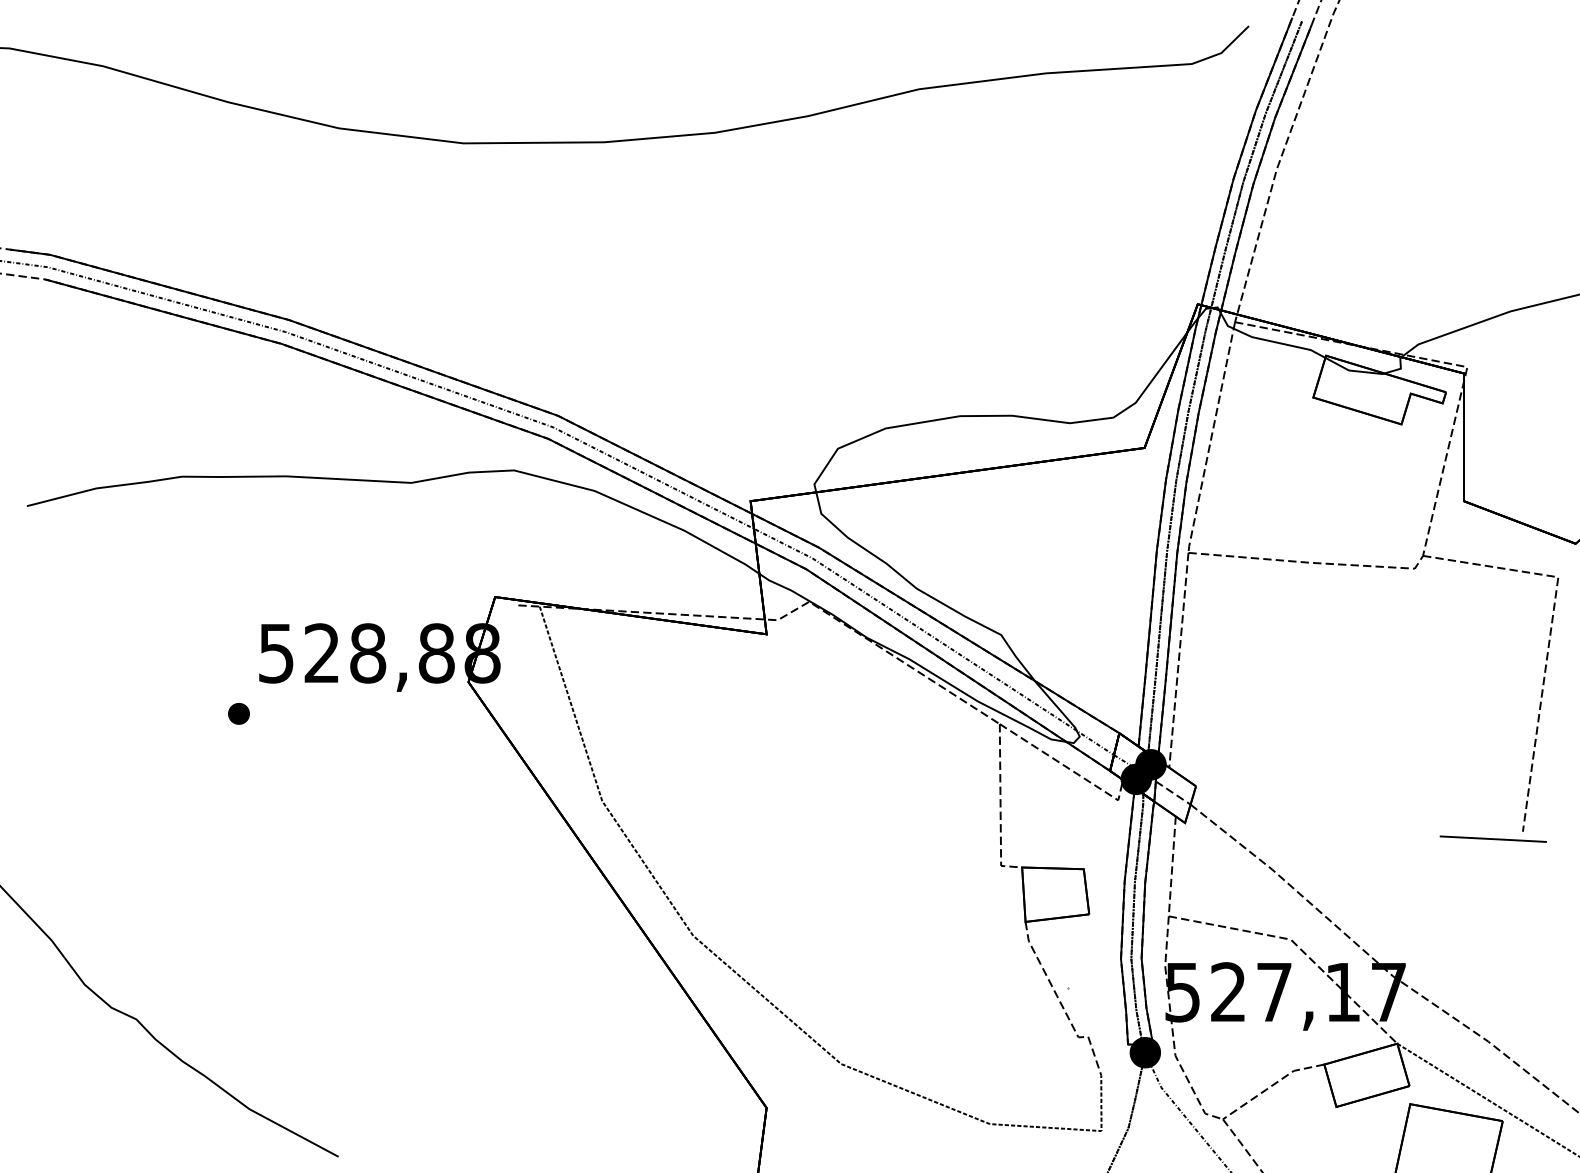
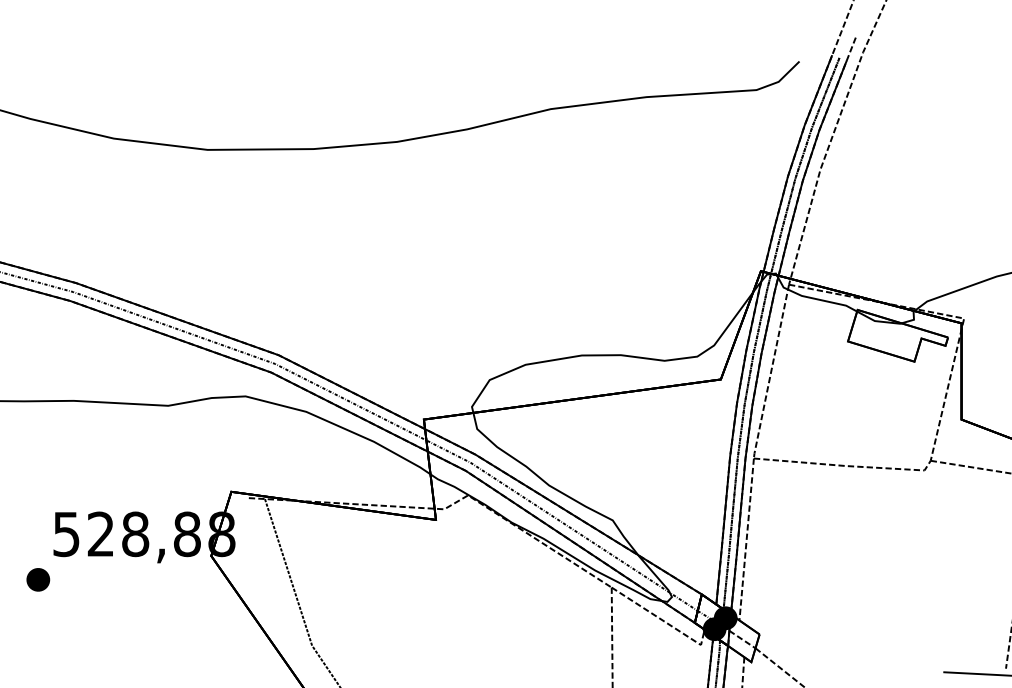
part: (238, 713) -> (37, 579), size x1.43

